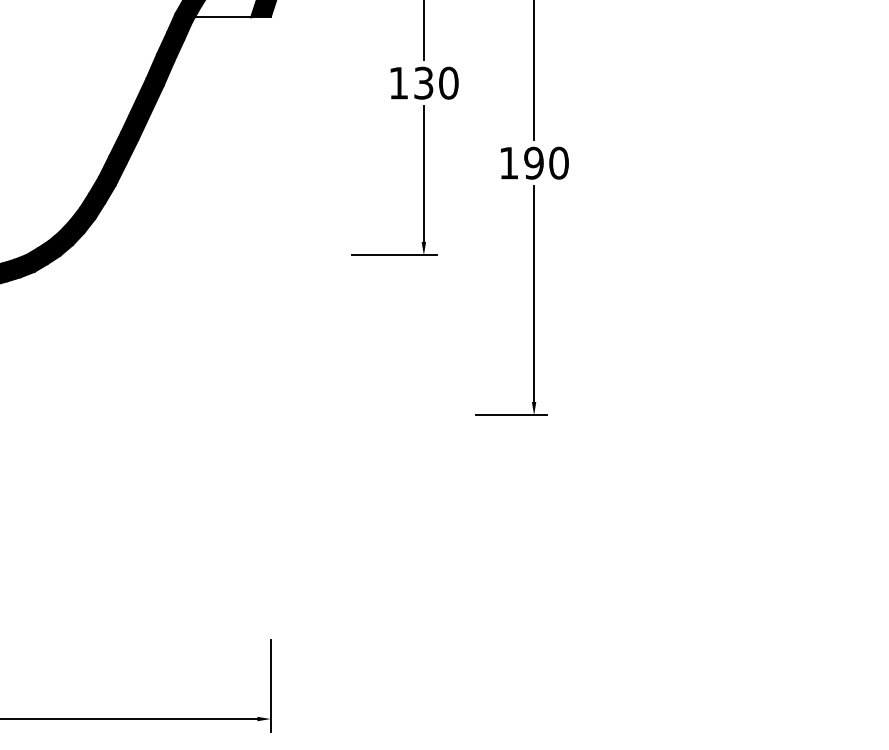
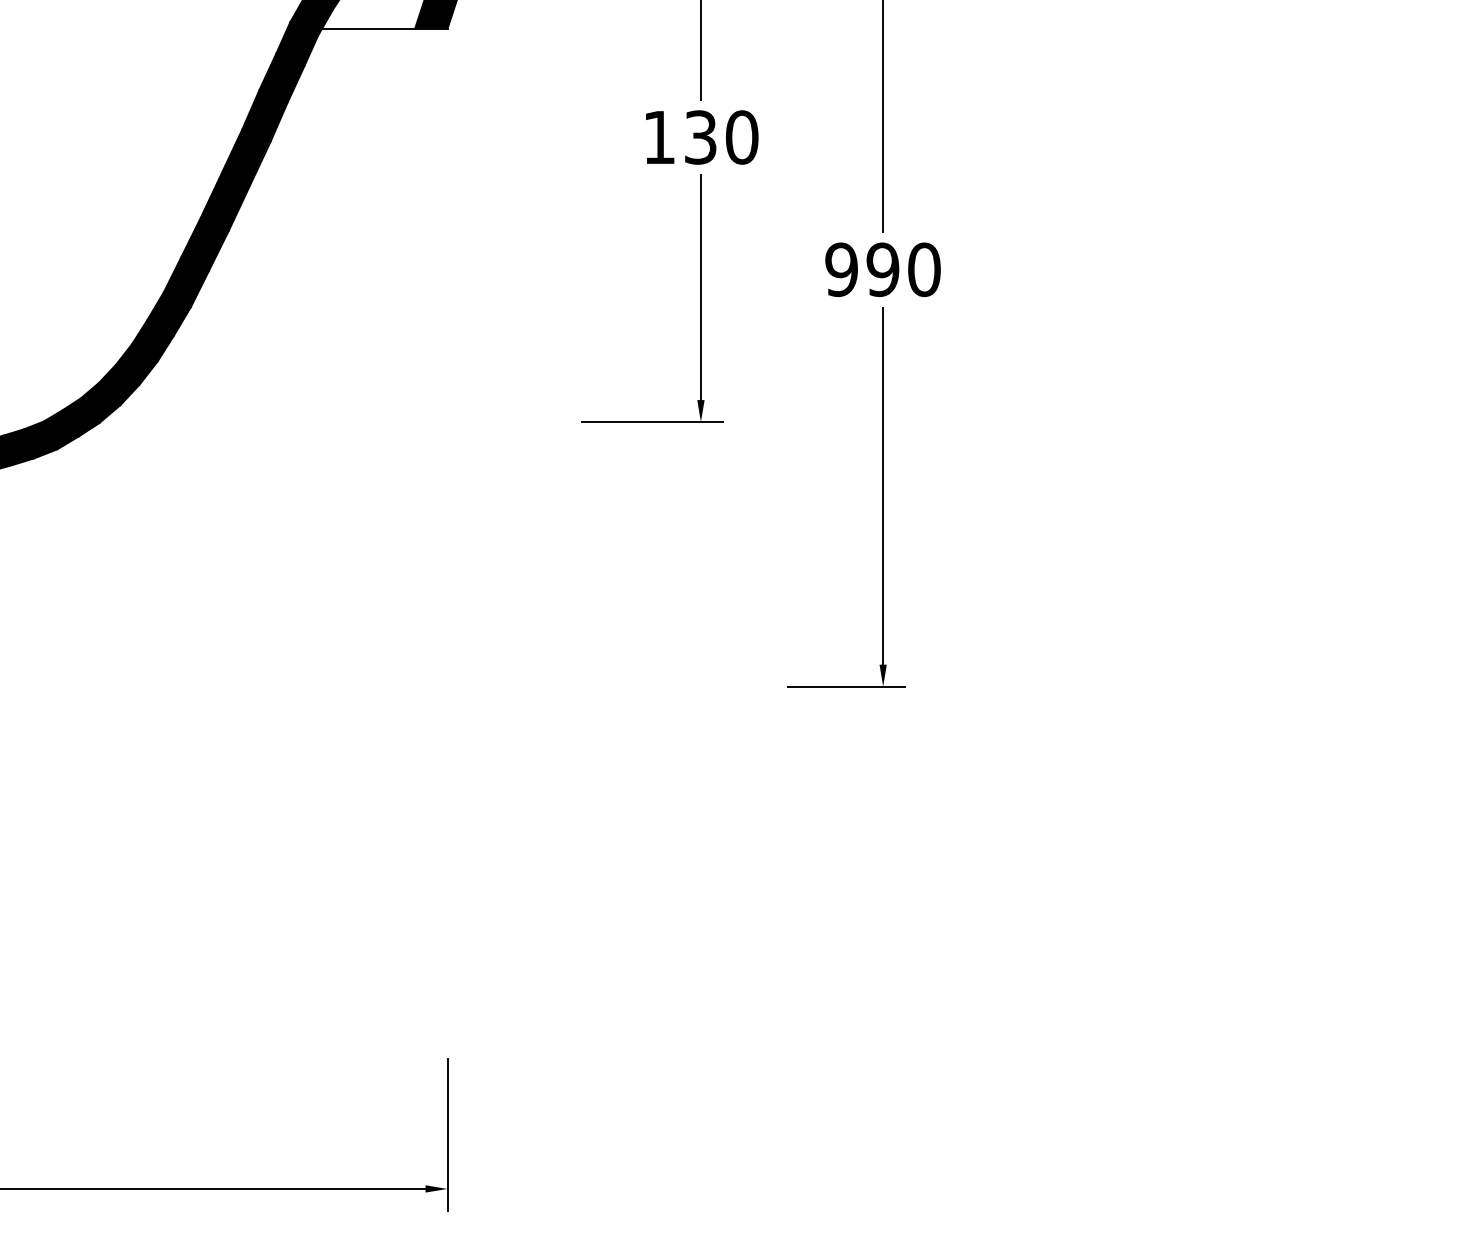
text: (508, 162) -> (840, 268), 190 -> 990

